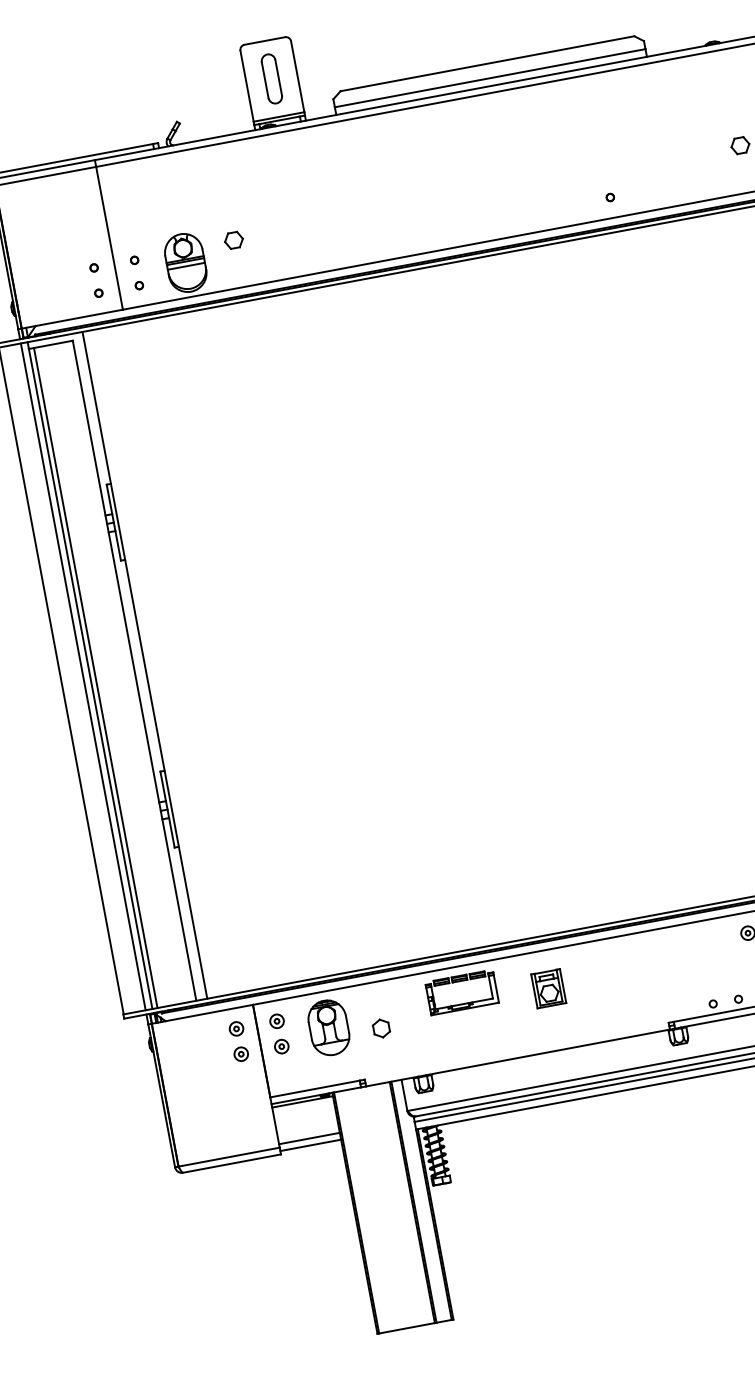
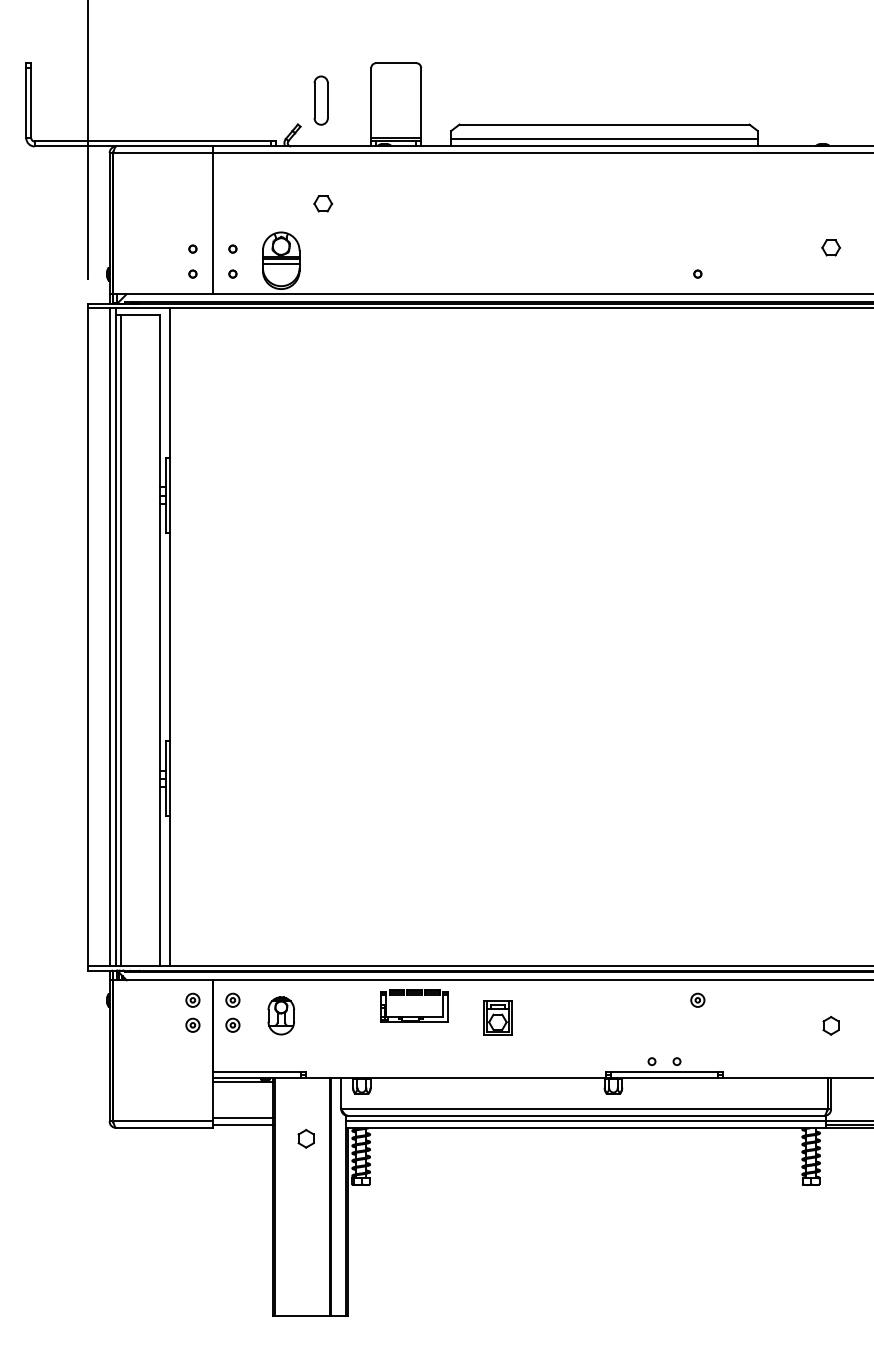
part: (271, 78) -> (320, 100), moved
part: (234, 240) -> (323, 203), moved
part: (329, 1027) -> (281, 1015), size x0.7
part: (380, 1028) -> (305, 1138), moved

